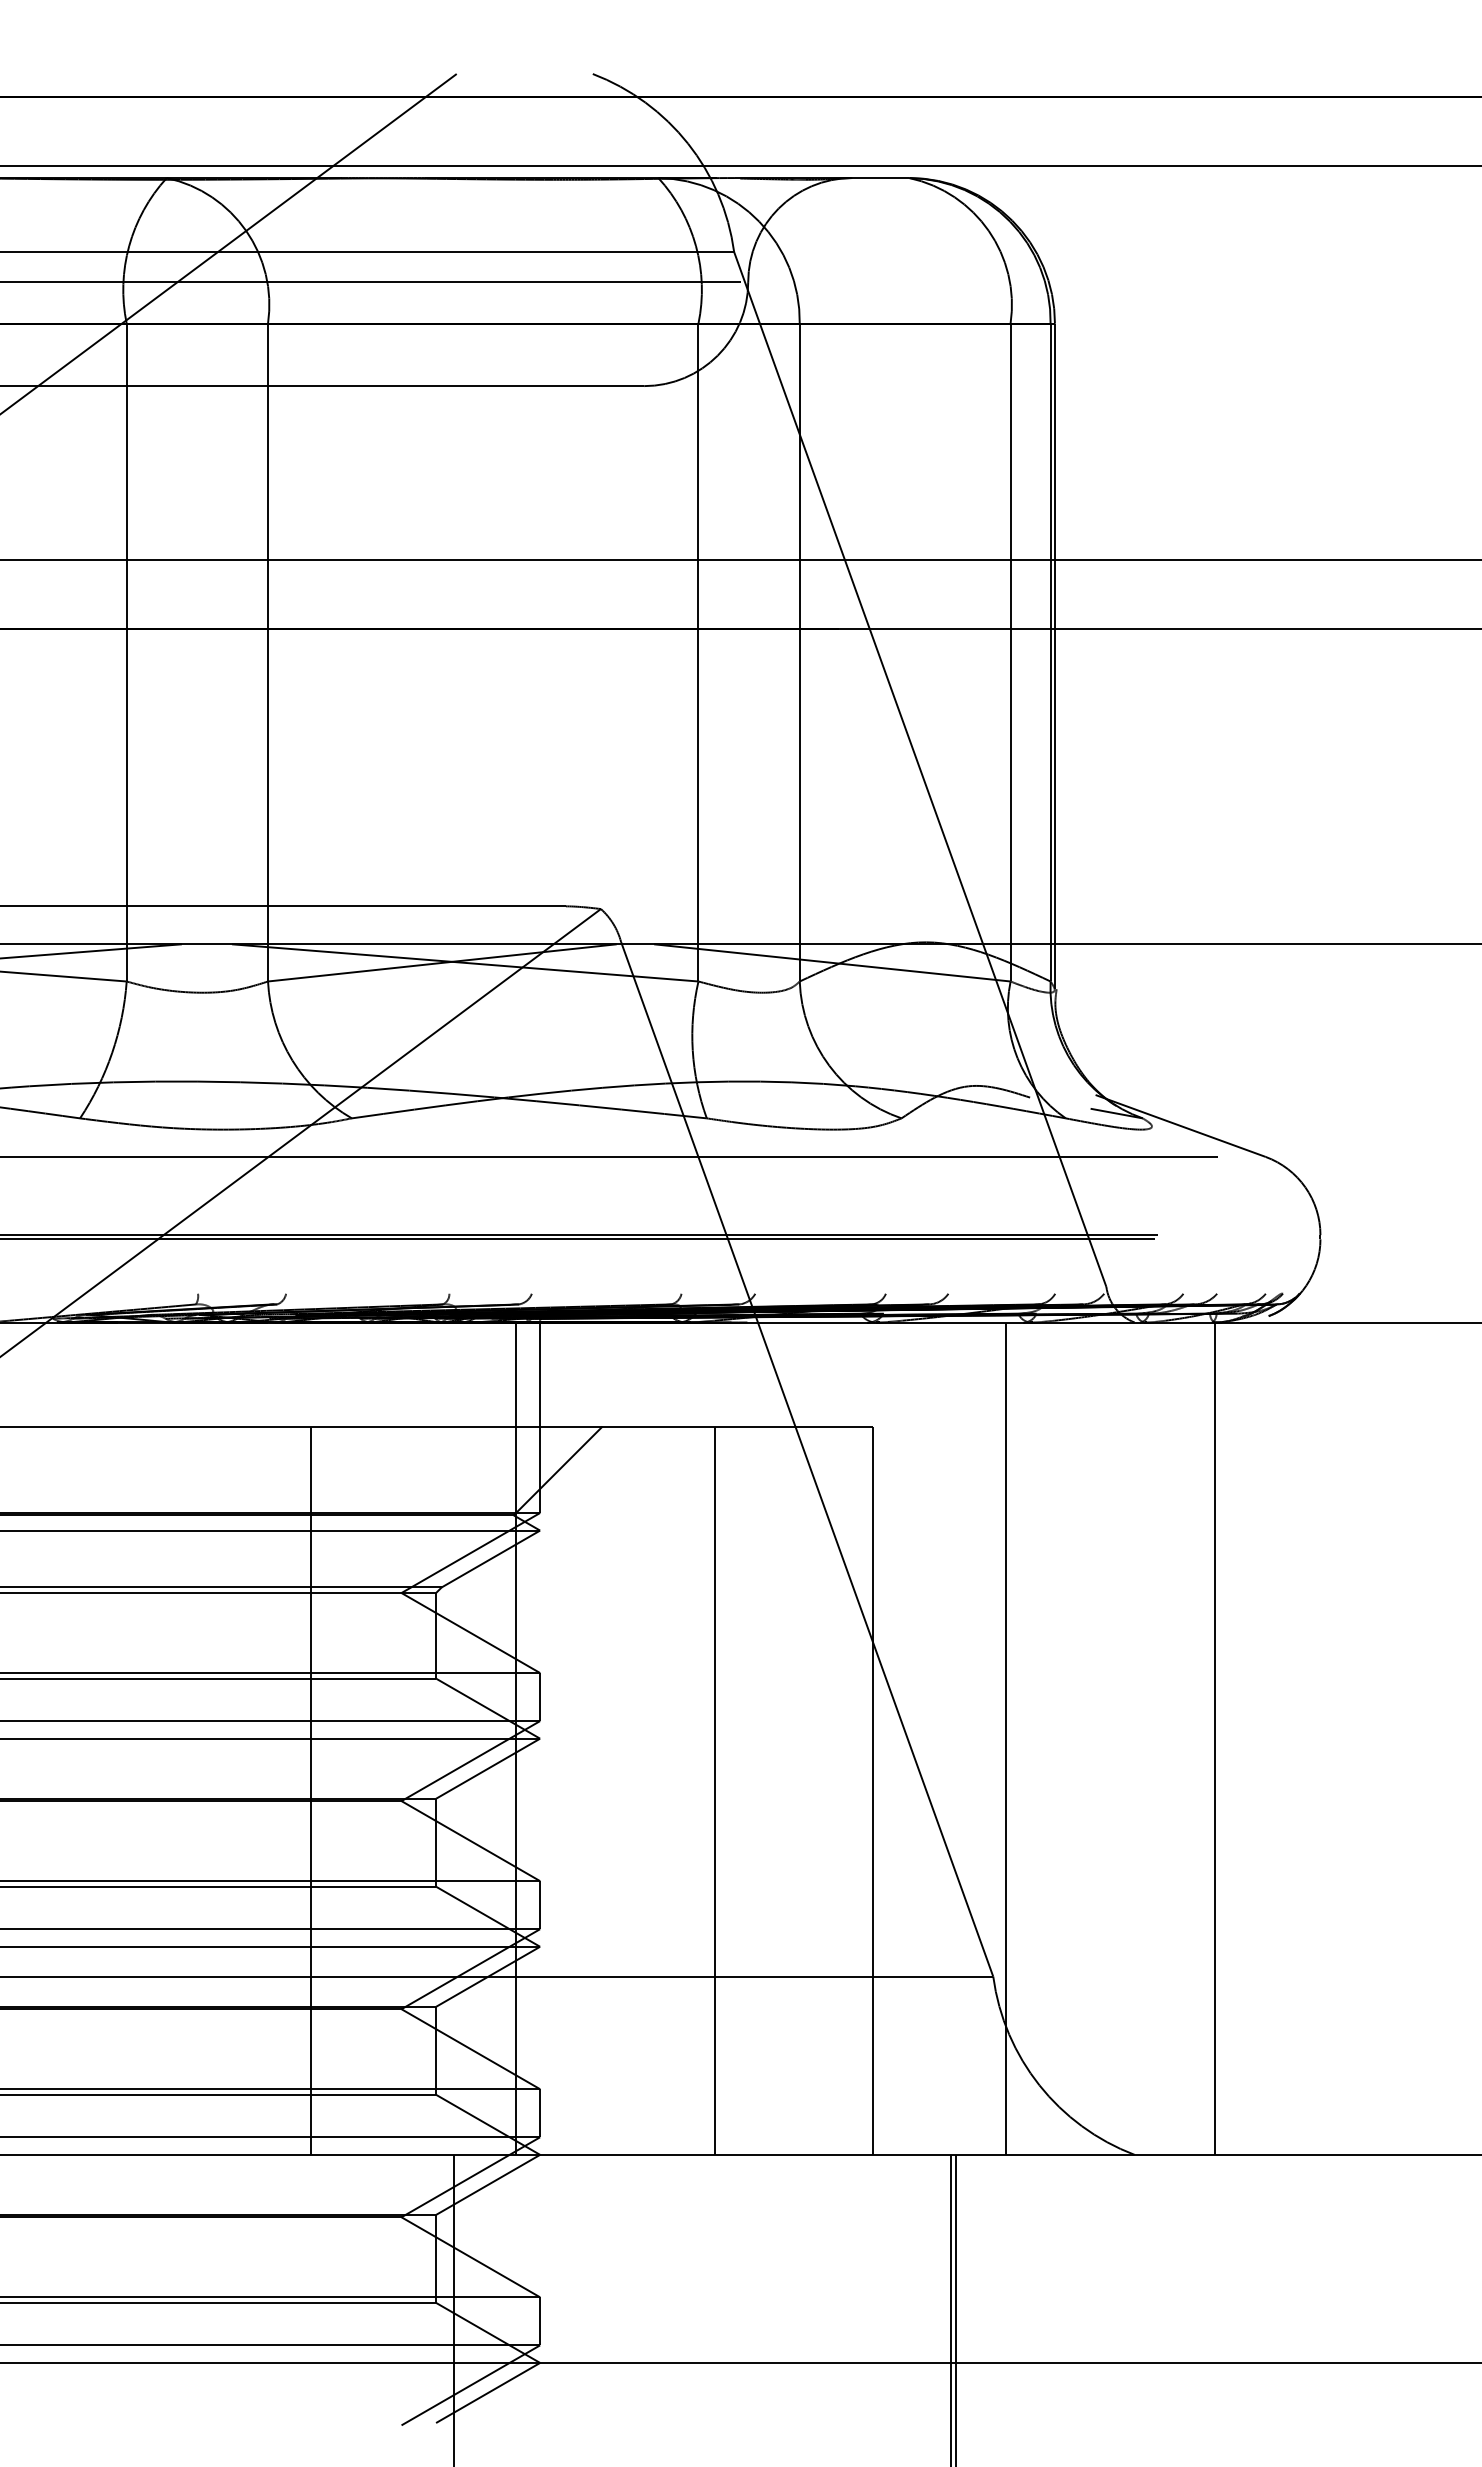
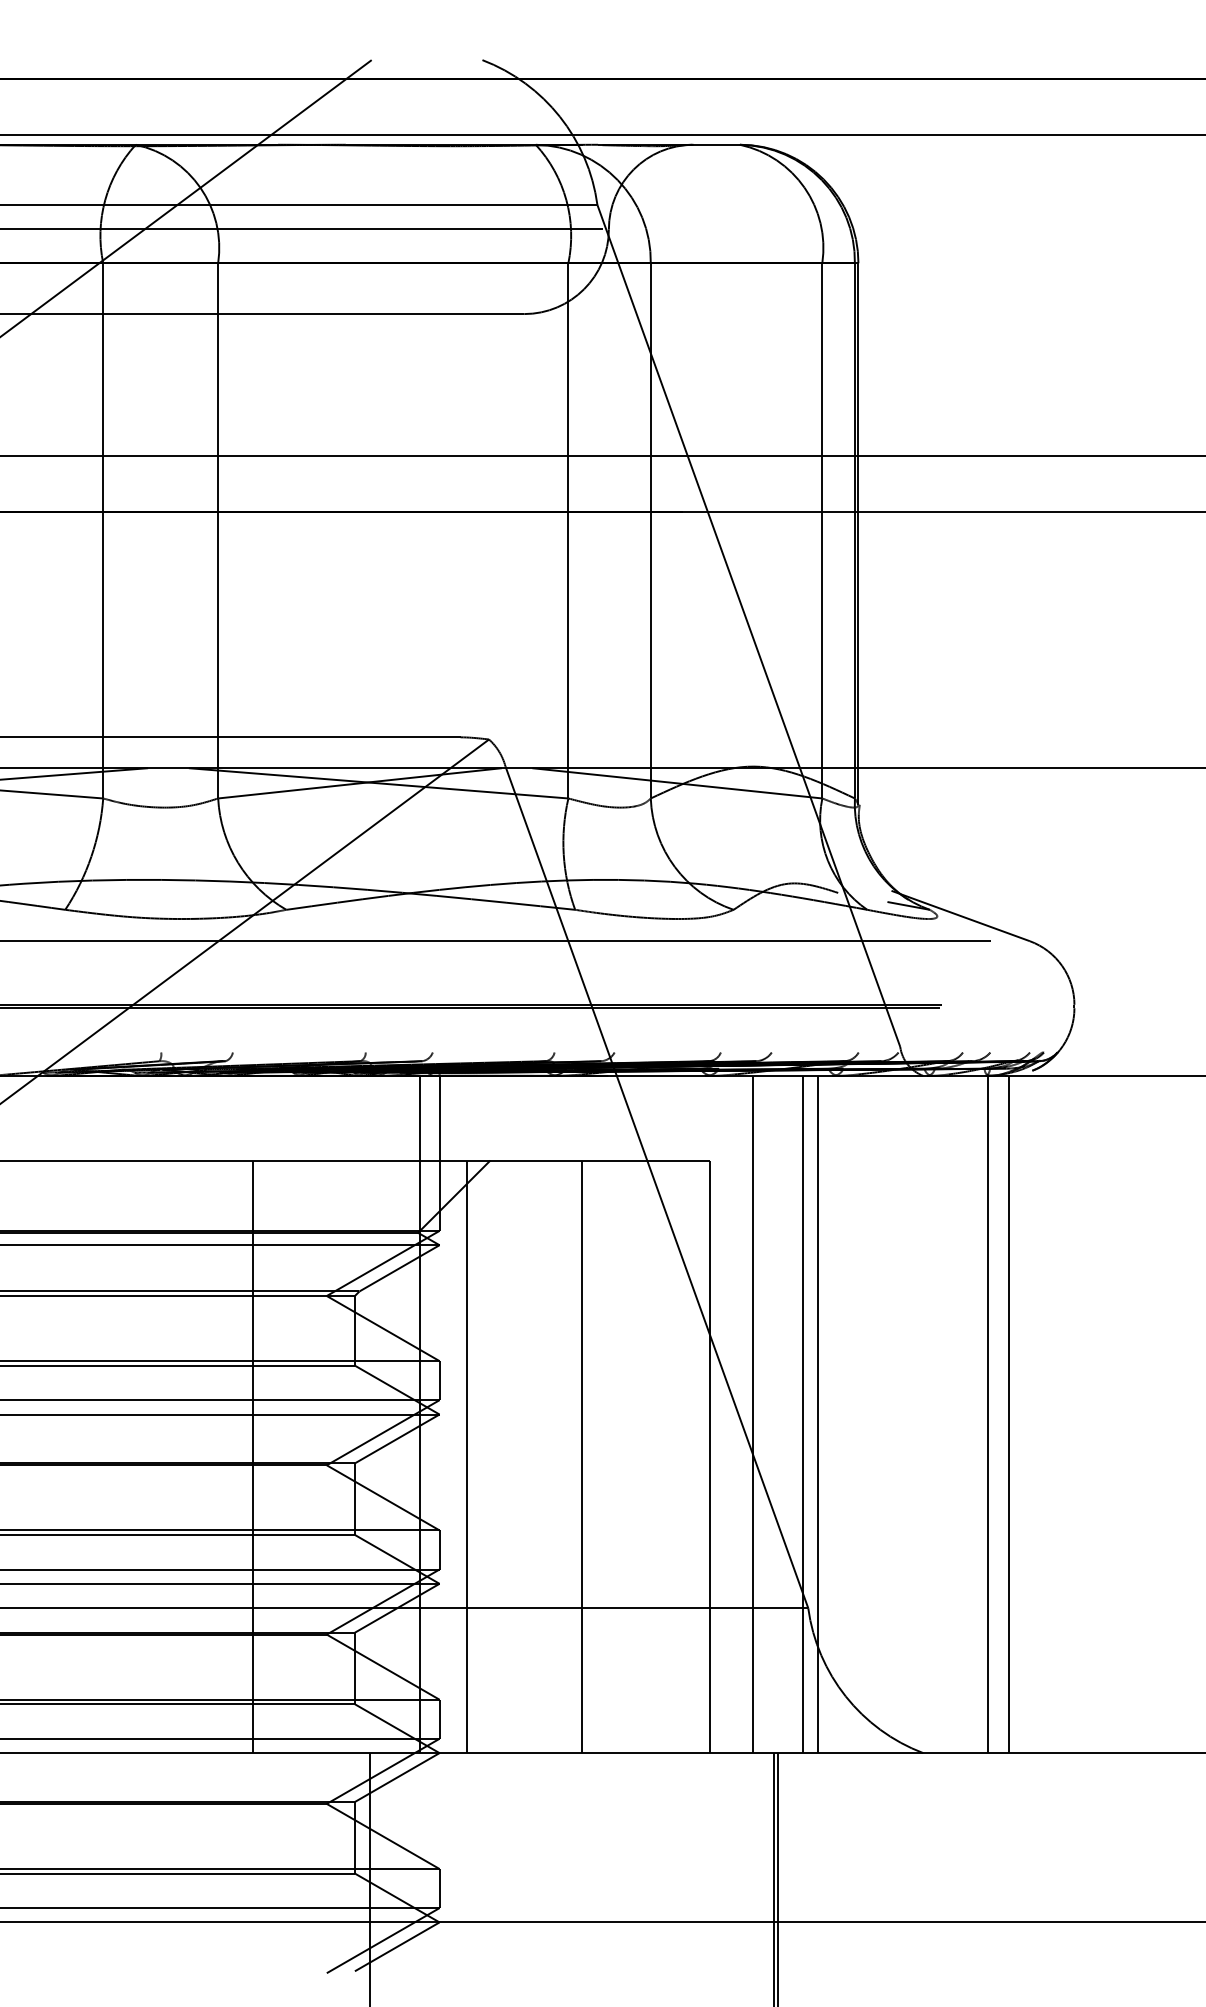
line: (925, 1738) -> (753, 1414), added
line: (986, 1738) -> (802, 1414), added
line: (1240, 1738) -> (1009, 1414), added
line: (573, 1790) -> (466, 1456), added

